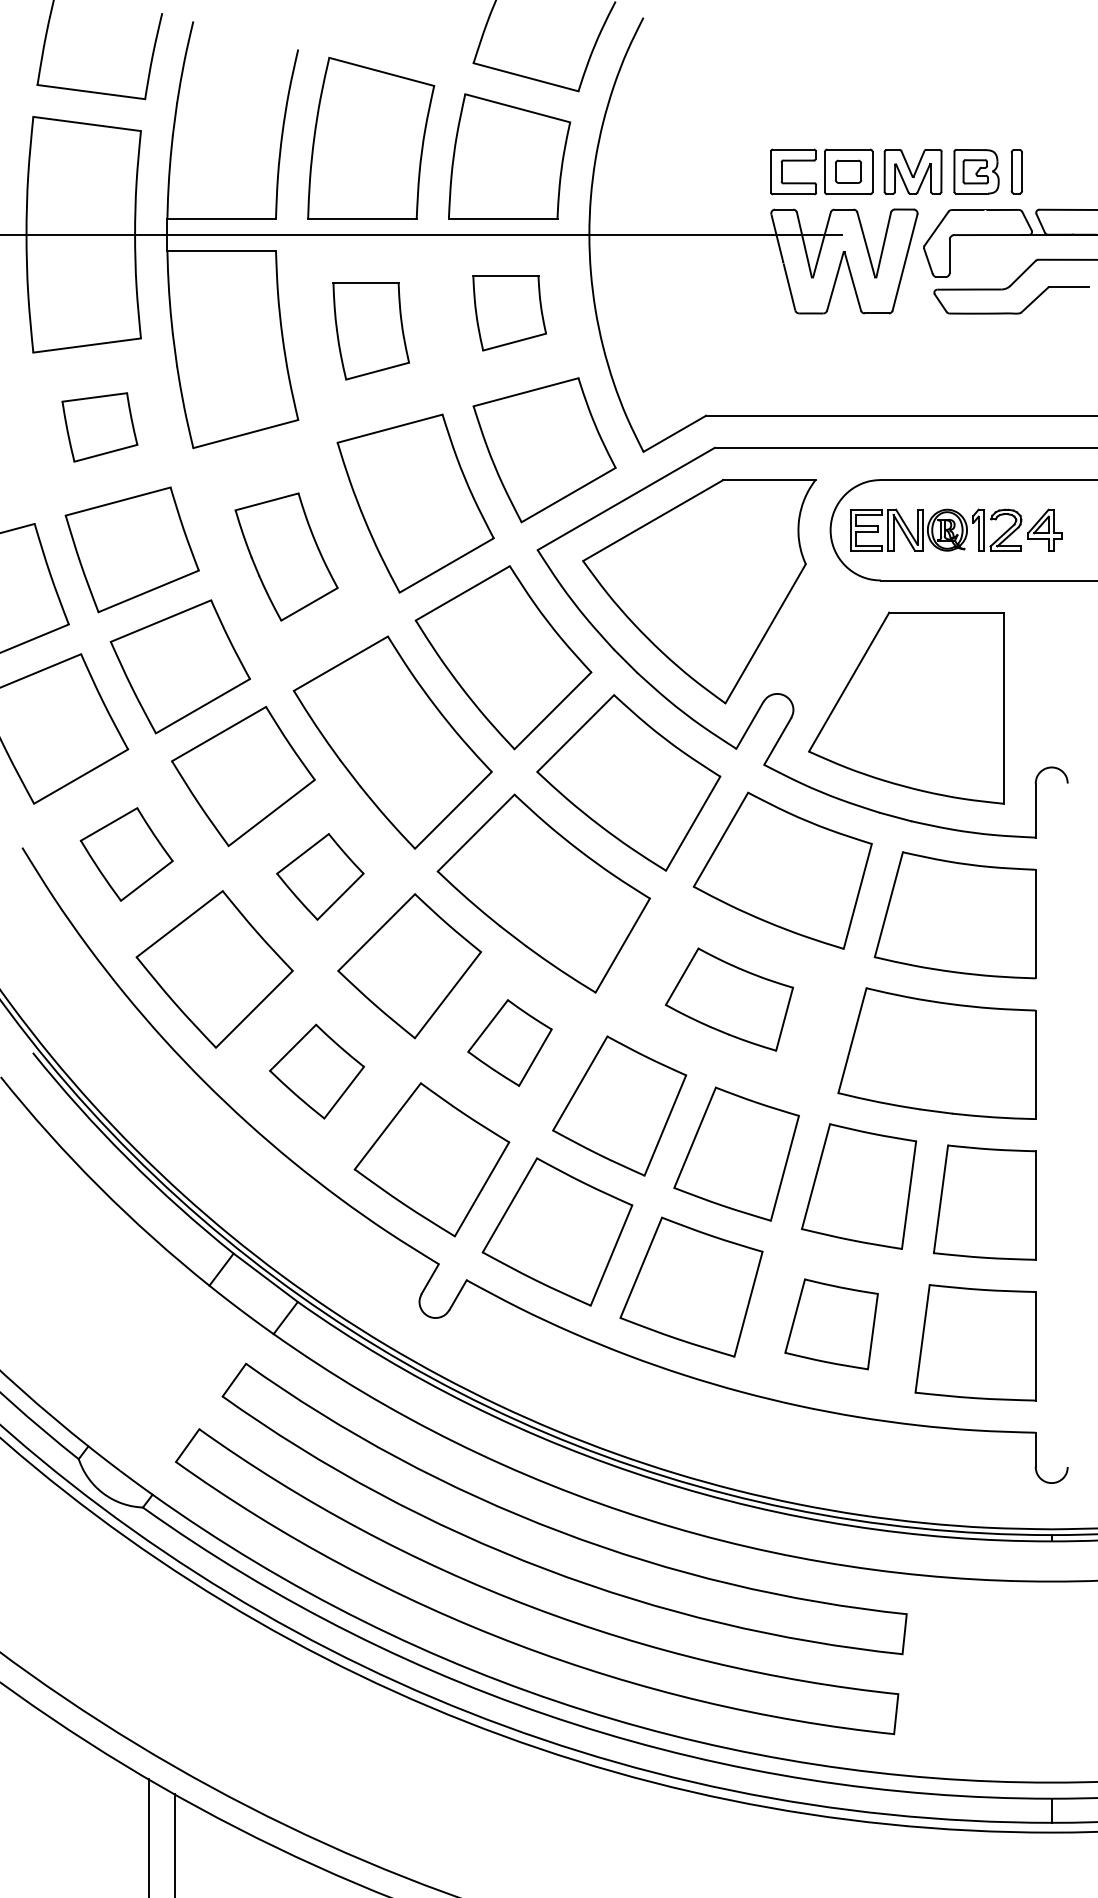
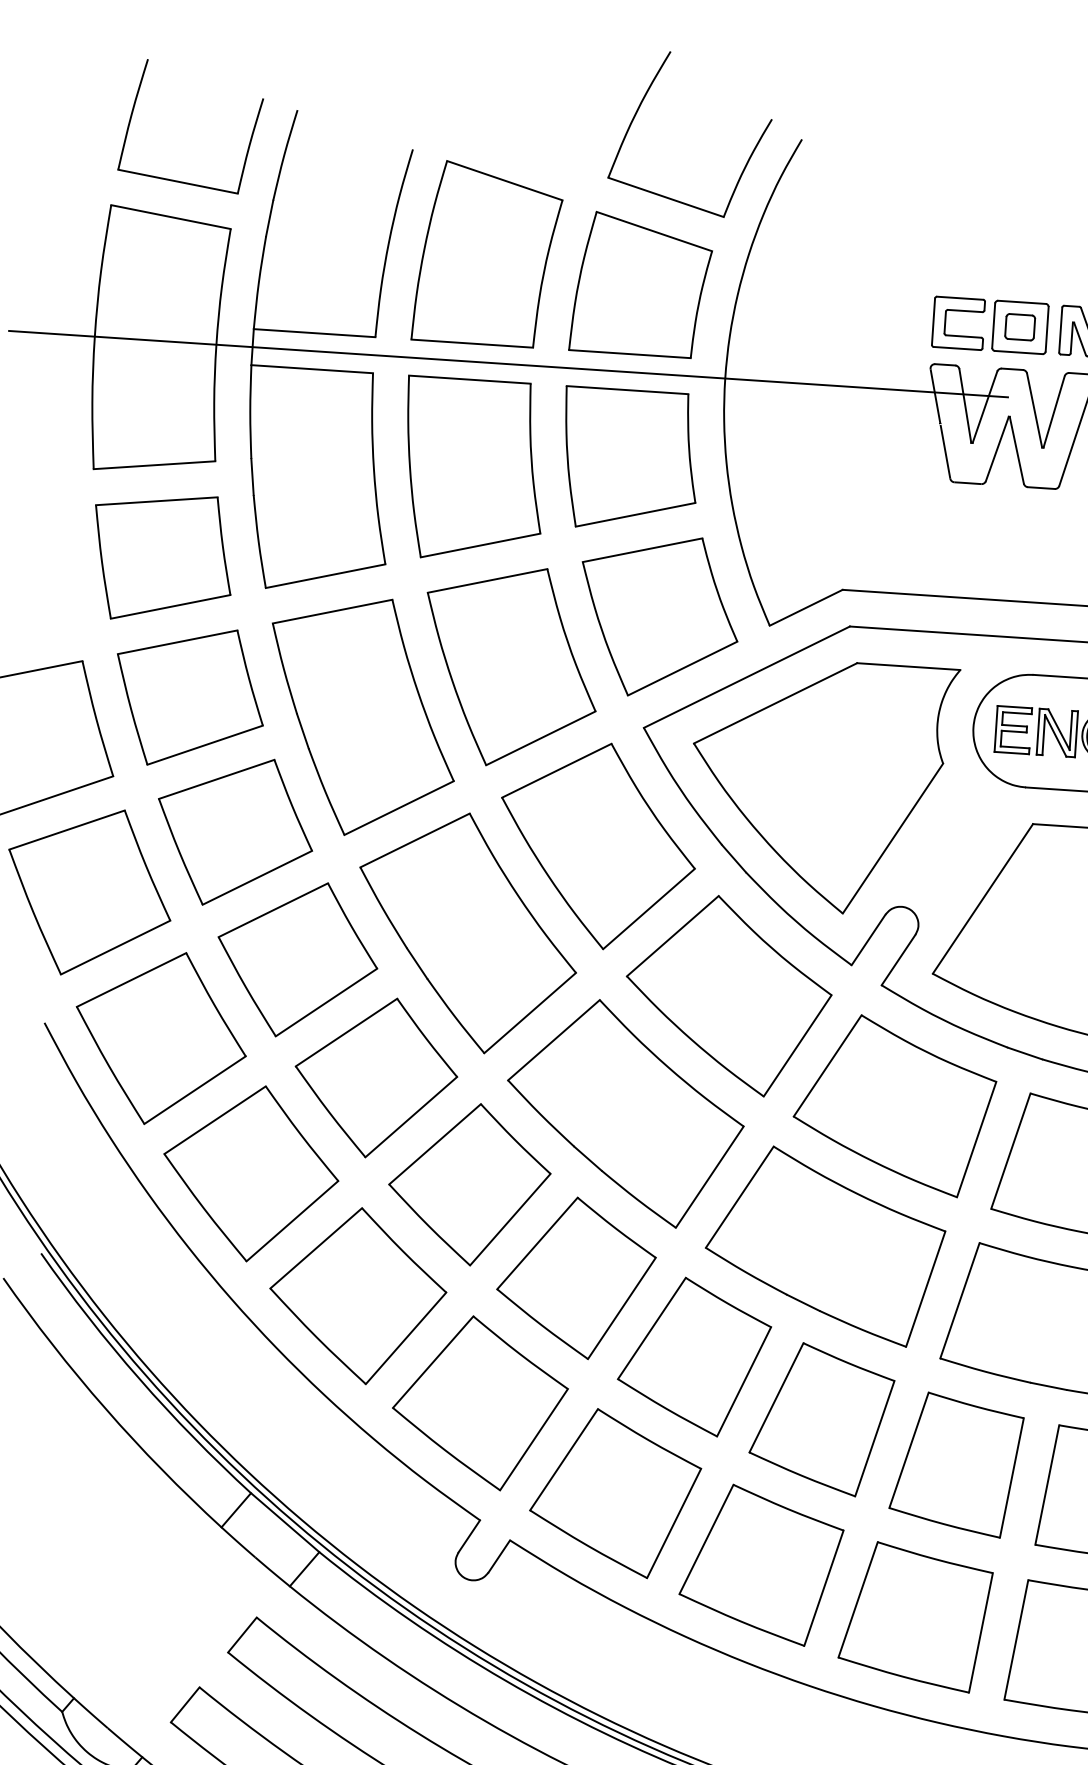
part: (509, 313) -> (629, 460), size x1.67
part: (371, 331) -> (474, 470), size x1.67
part: (99, 427) -> (162, 557), size x1.67
part: (286, 556) -> (362, 716), size x1.67
part: (126, 854) -> (160, 1038), size x1.67
part: (320, 876) -> (376, 1077), size x1.67
part: (729, 999) -> (825, 1245), size x1.67
part: (509, 1042) -> (575, 1277), size x1.67
part: (316, 1071) -> (357, 1295), size x1.67
part: (831, 1324) -> (915, 1617), size x1.43

